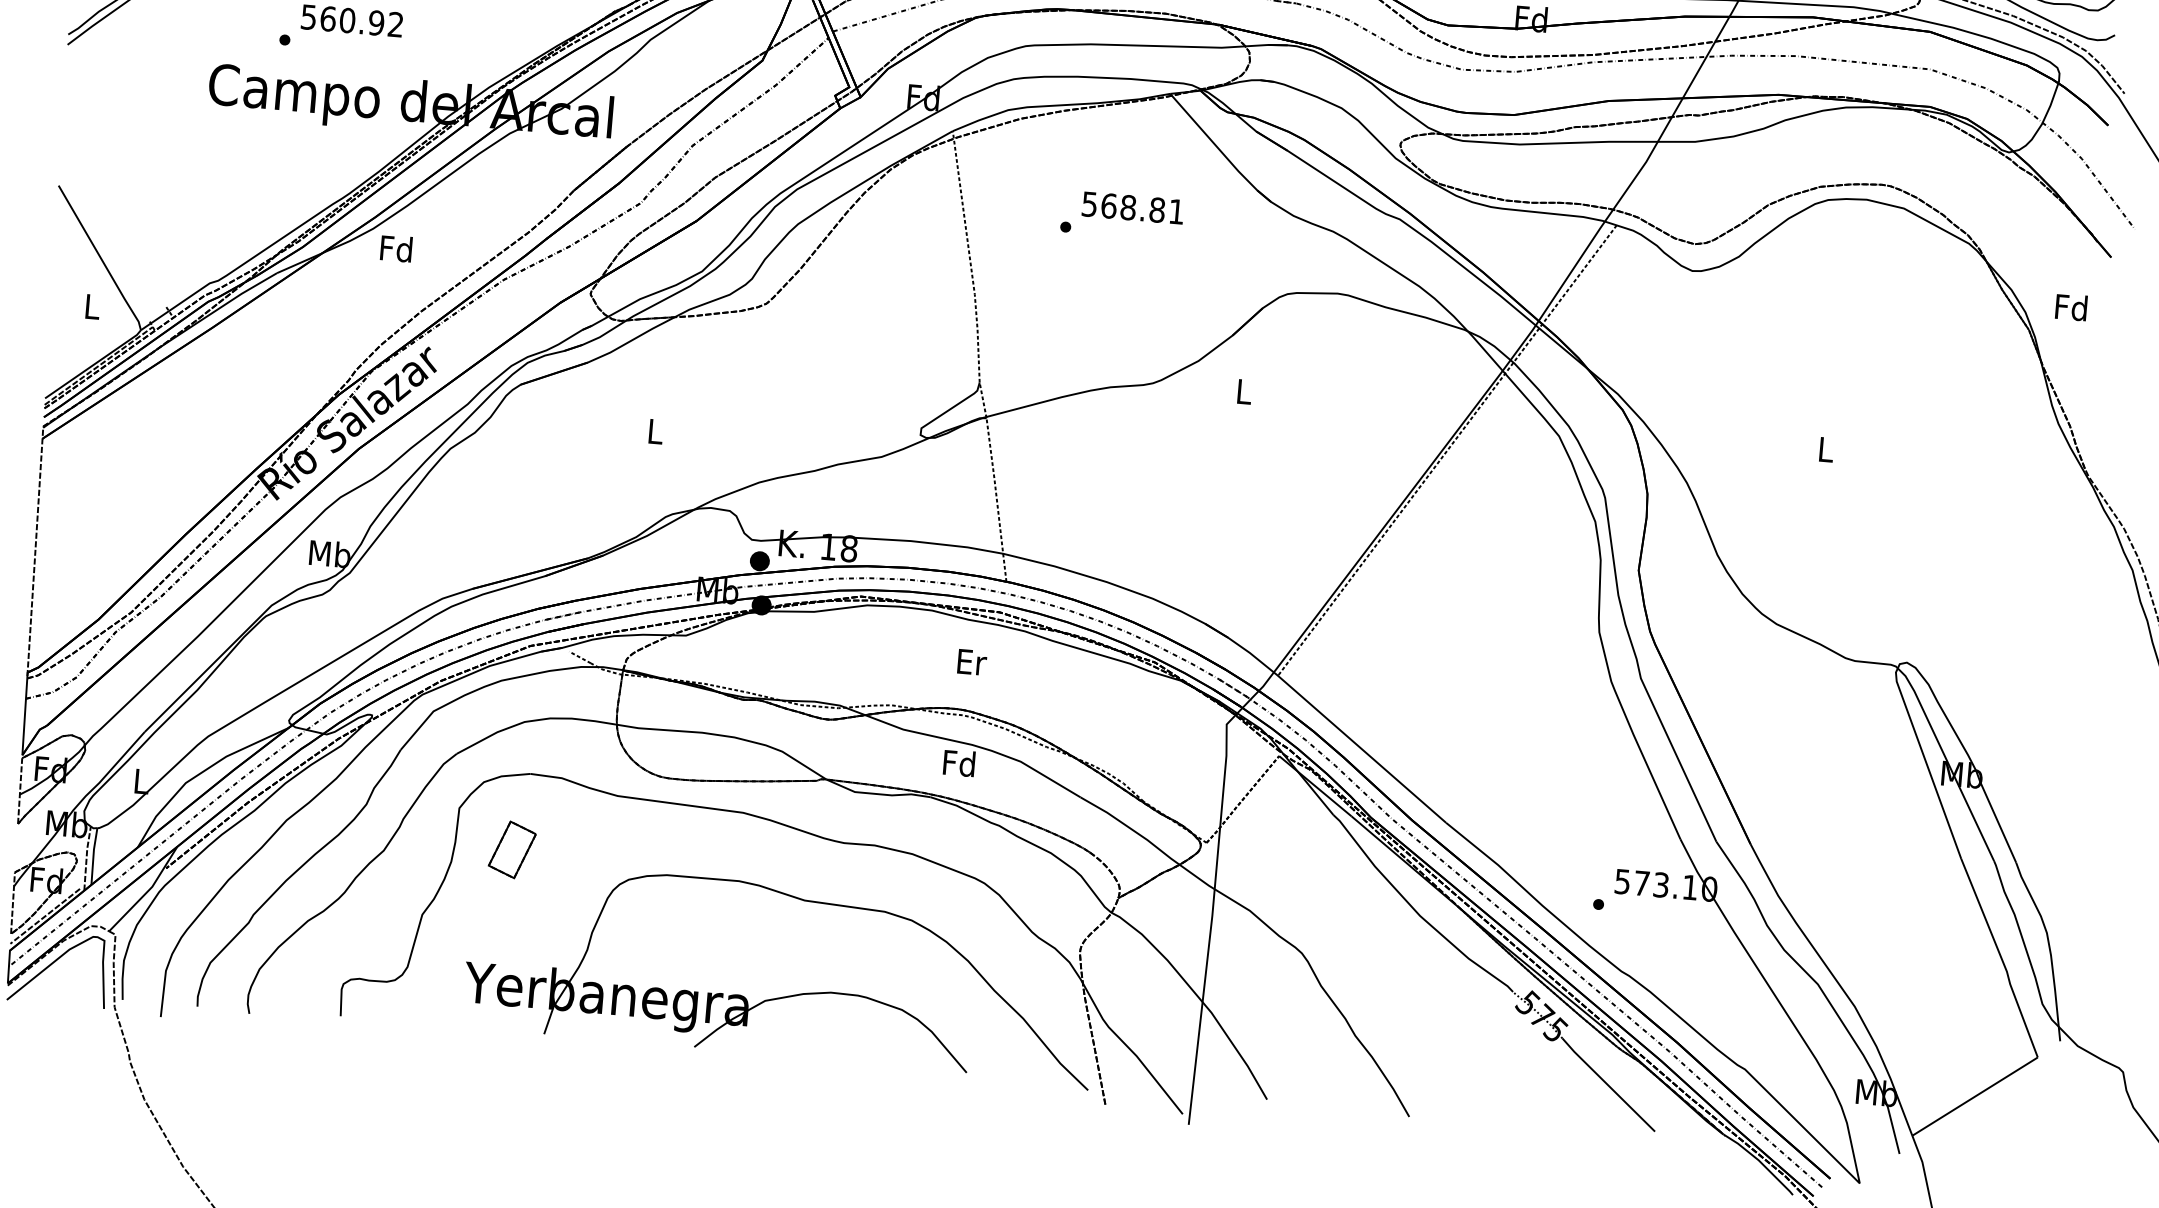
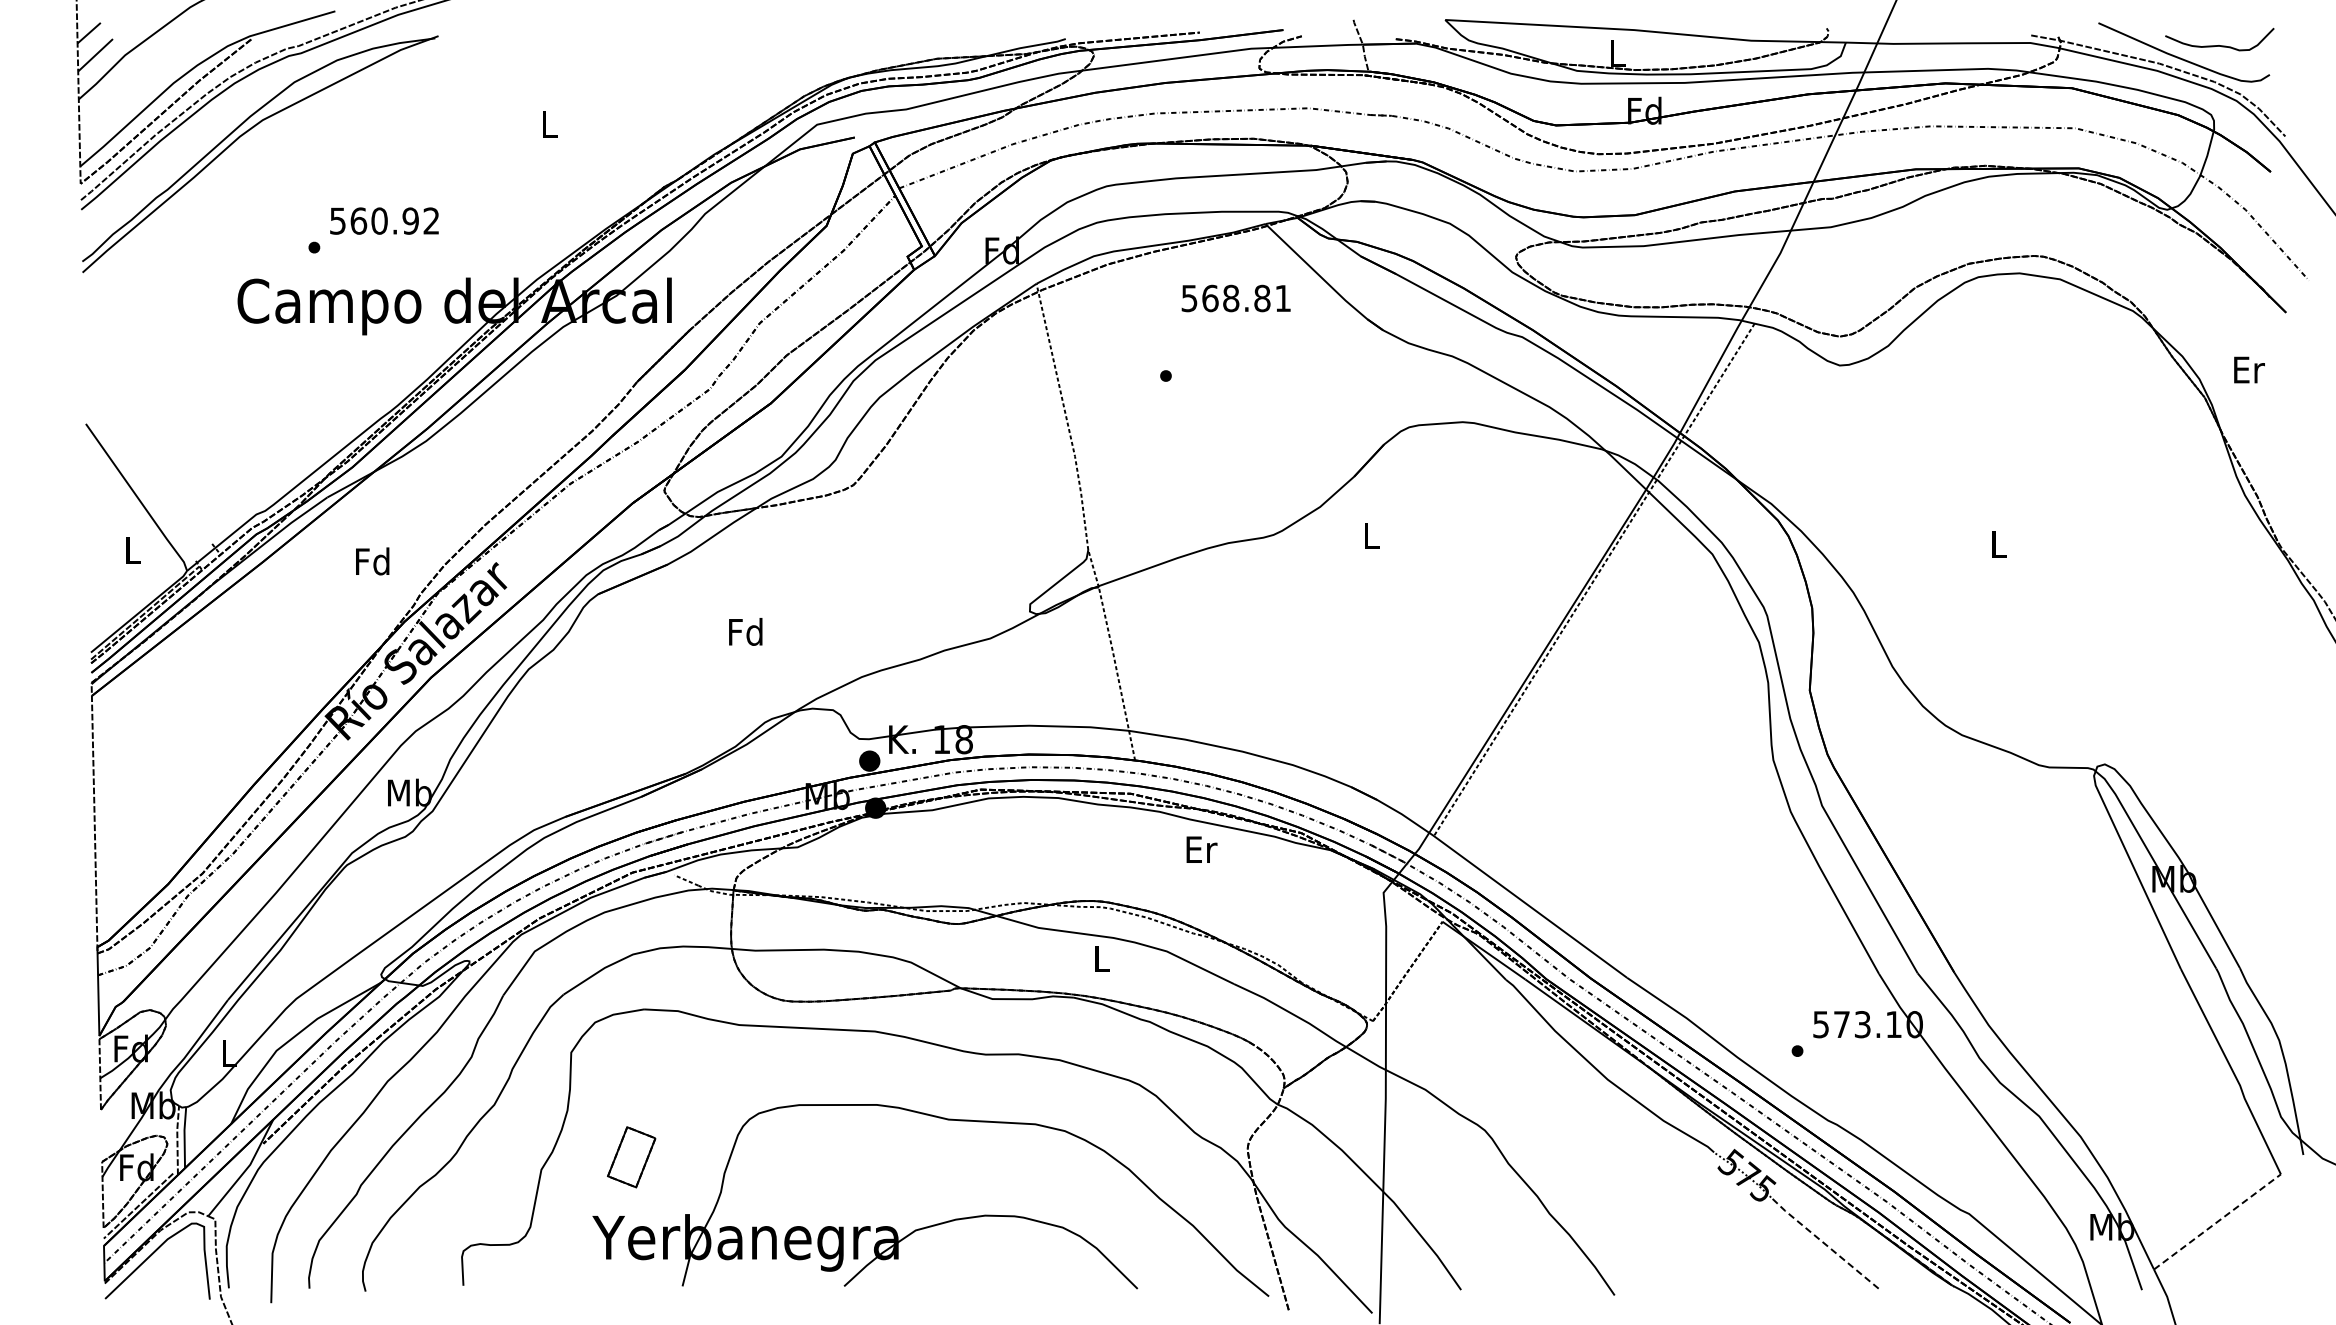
text: (1132, 208) -> (1235, 298), moved
text: (396, 248) -> (372, 561), moved
text: (2070, 307) -> (2247, 369), Fd -> Er
text: (654, 430) -> (745, 631), L -> Fd
text: (971, 662) -> (1201, 849), moved
text: (959, 763) -> (1101, 958), Fd -> L
part: (512, 850) -> (631, 1157), moved
line: (1607, 1084) -> (1823, 1242), solid -> dashed
line: (1975, 1096) -> (2217, 1221), solid -> dashed

